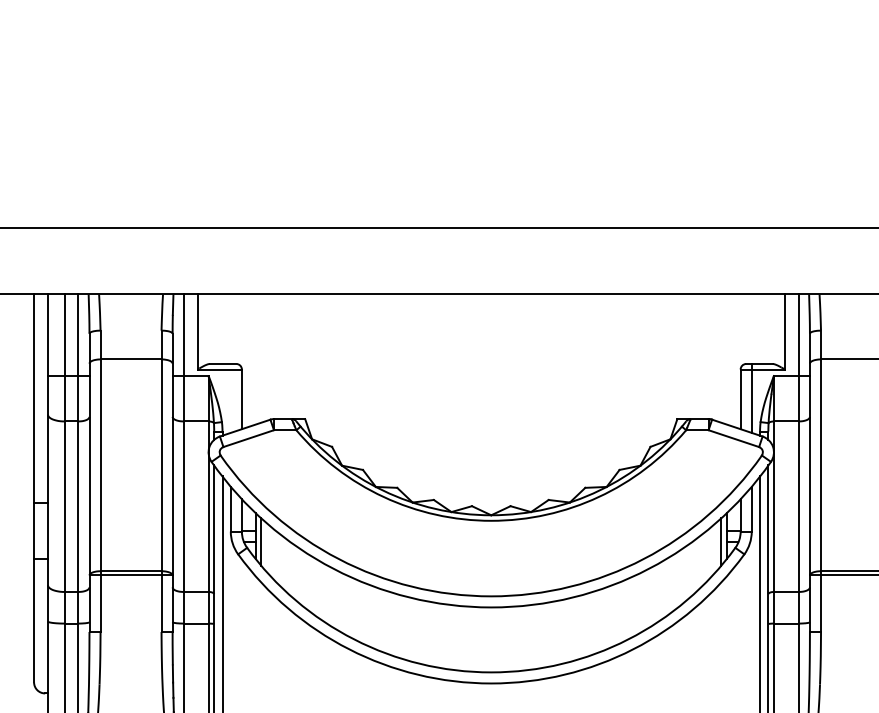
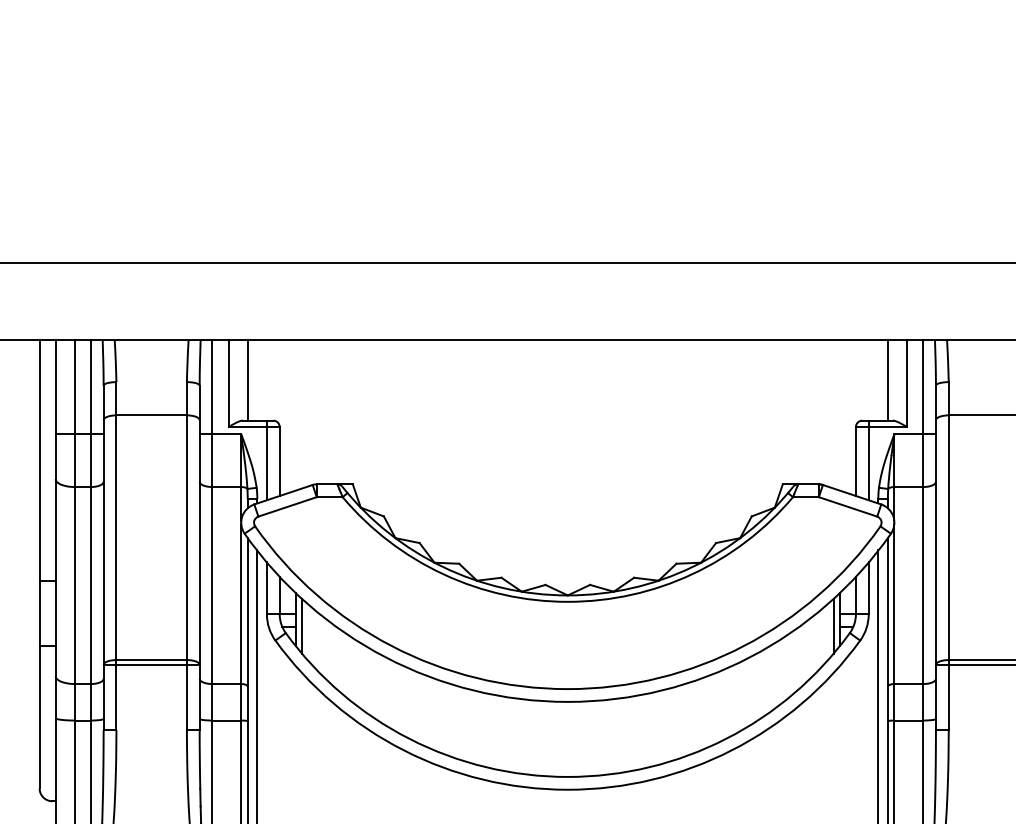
line: (214, 329) -> (247, 380), added
line: (767, 329) -> (887, 380), added
line: (230, 398) -> (266, 460), added

